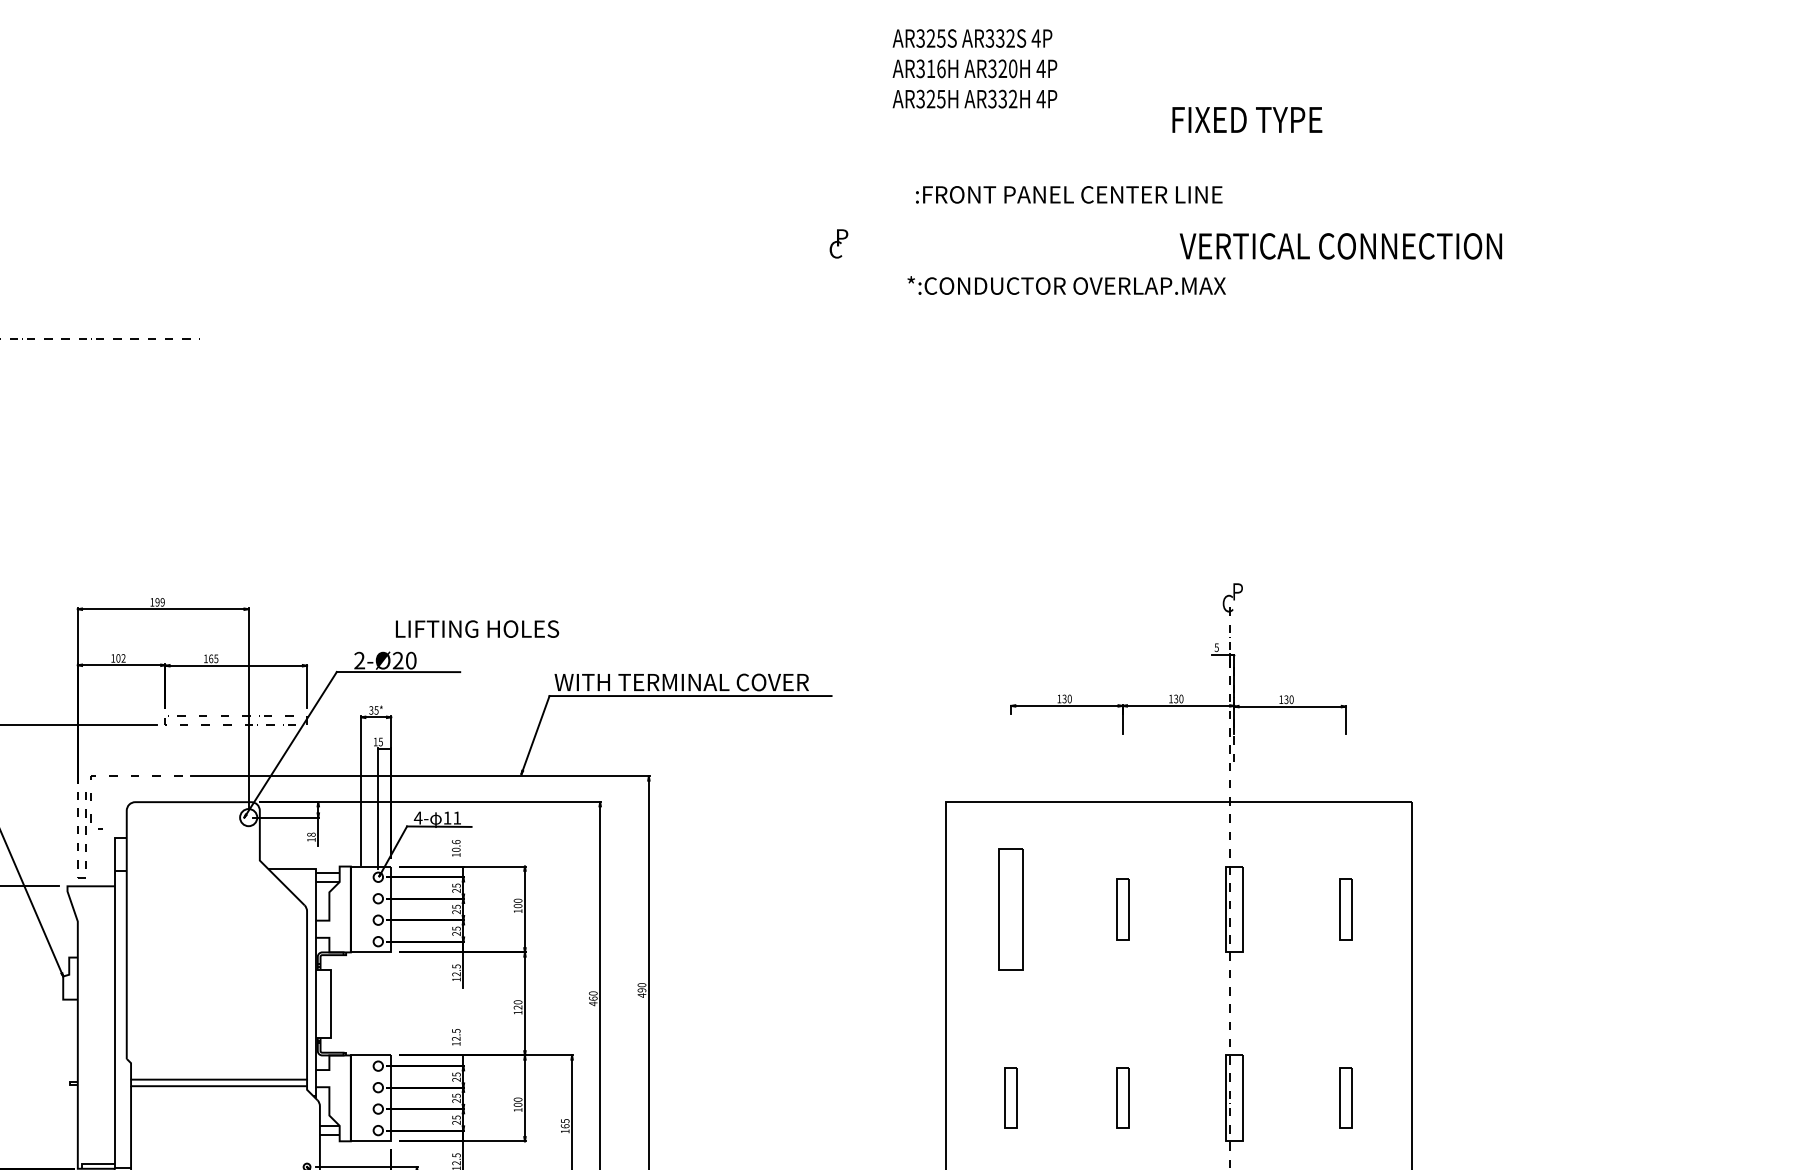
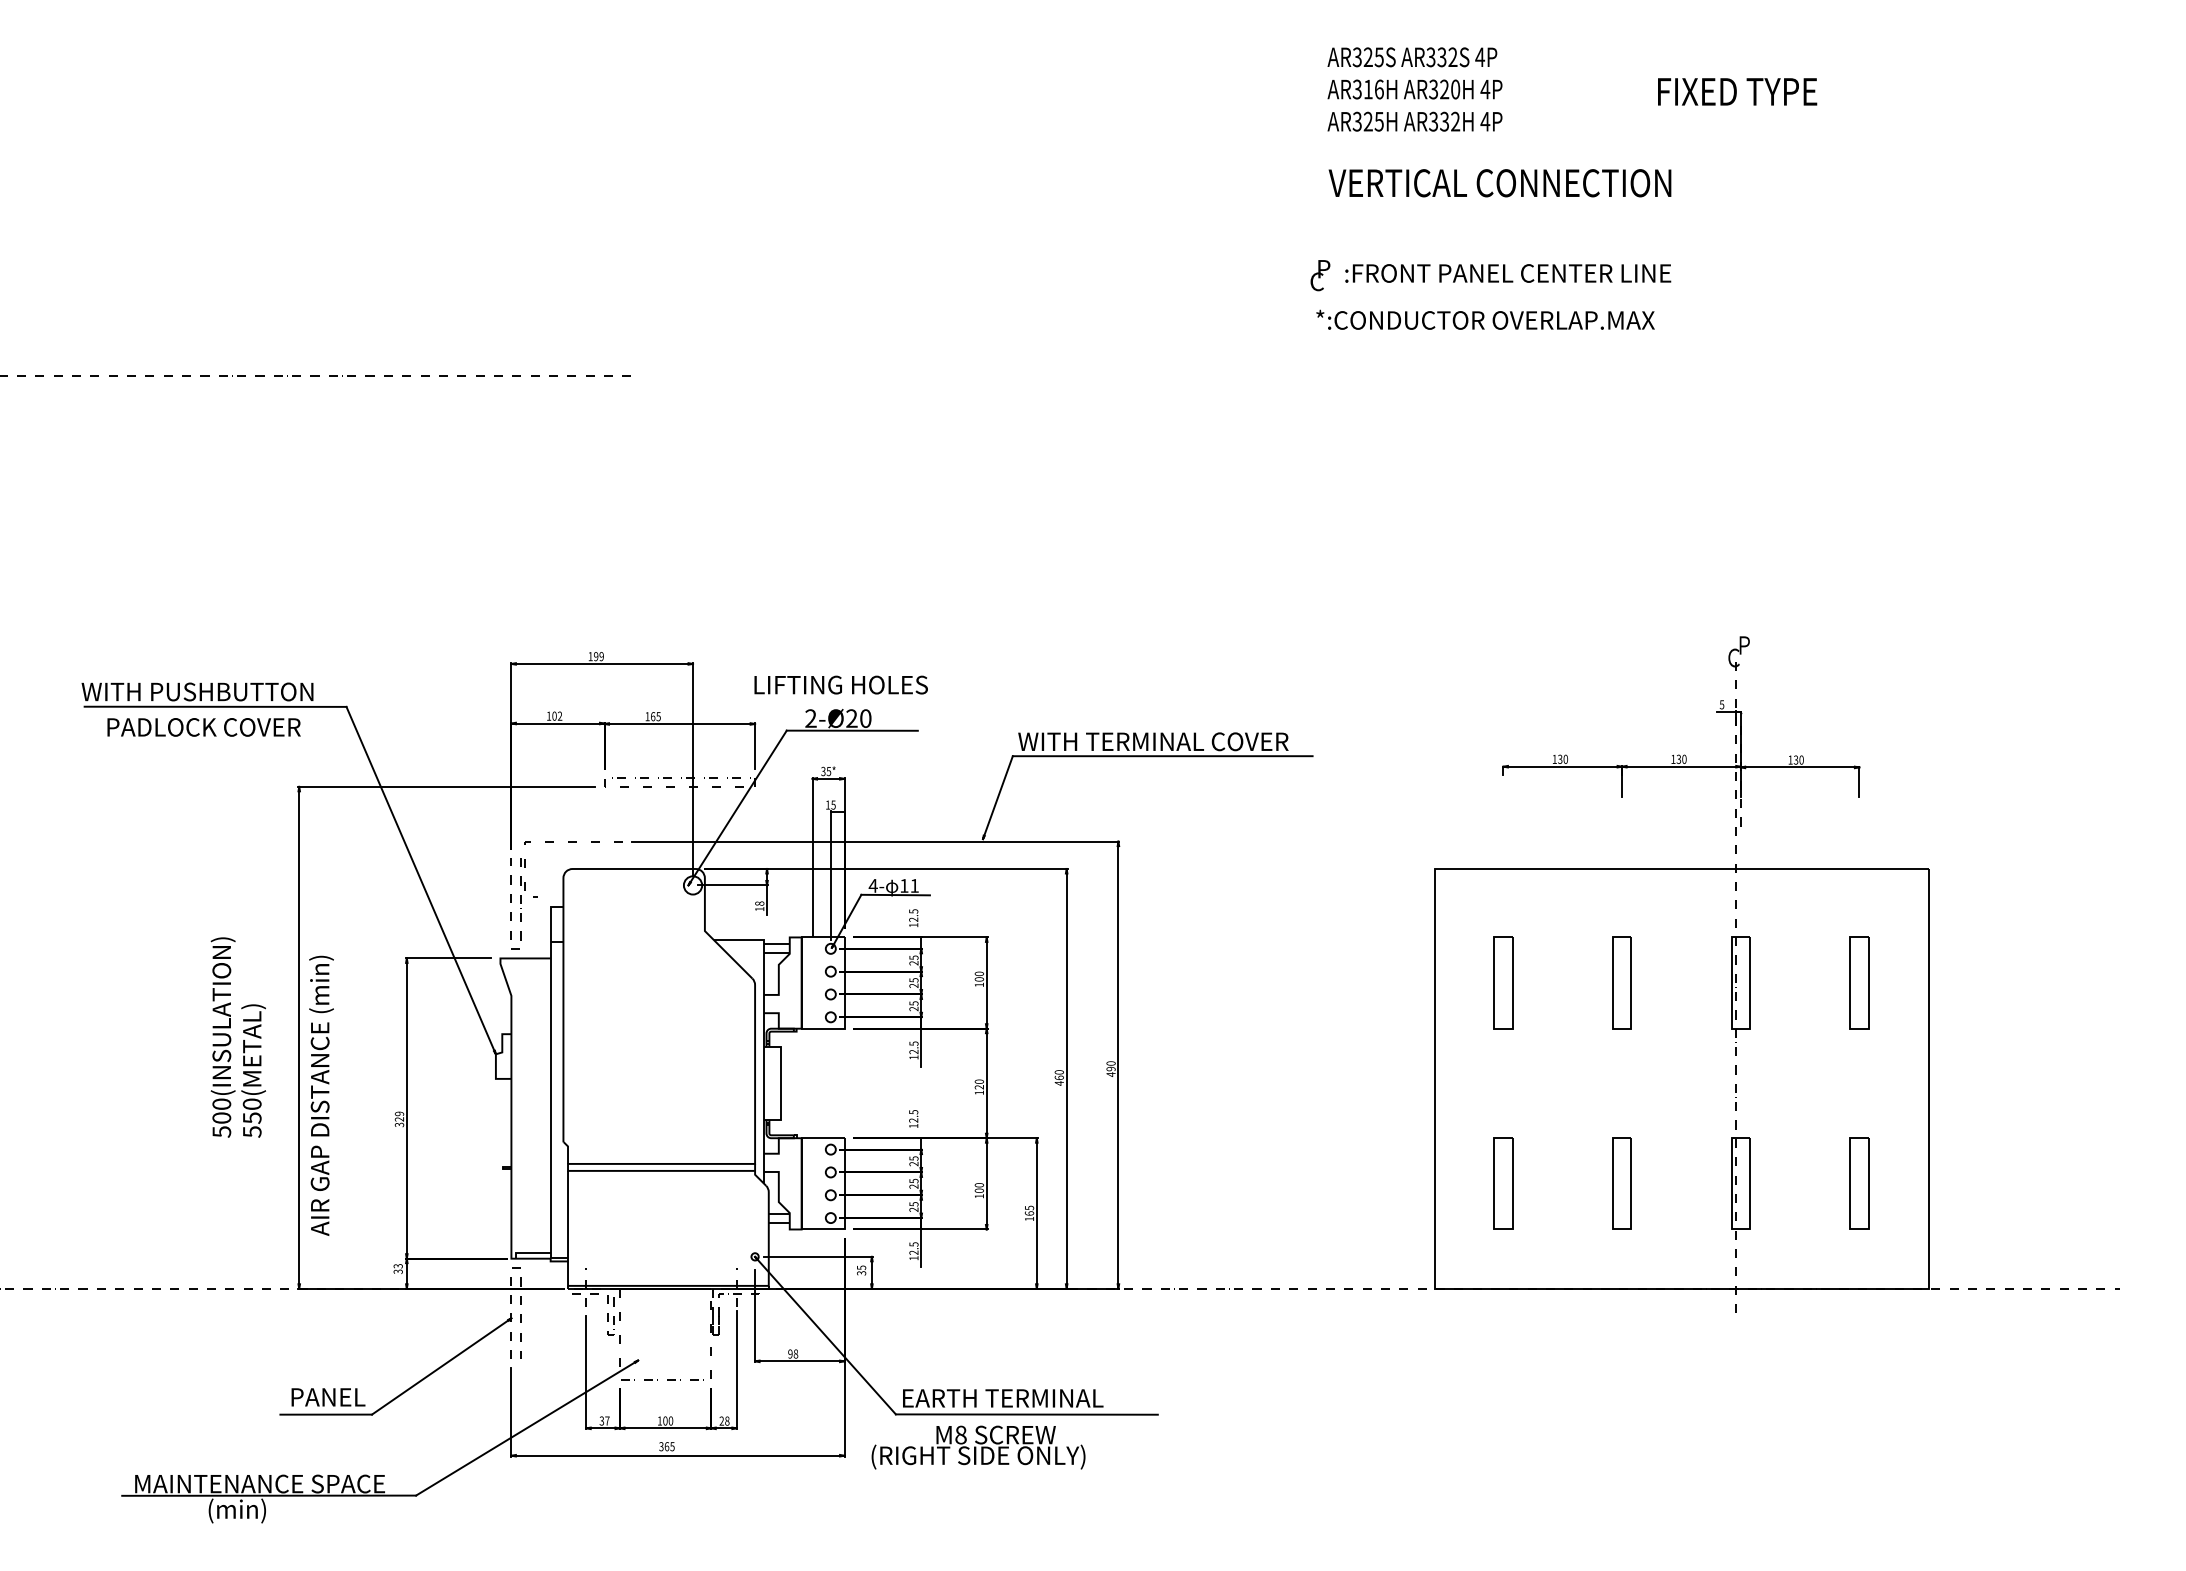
text: (974, 68) -> (1414, 89), moved
text: (1247, 119) -> (1737, 91), moved
text: (1069, 194) -> (1508, 273), moved
text: (1340, 246) -> (1499, 183), moved
text: (1066, 285) -> (1485, 319), moved
text: (476, 628) -> (840, 684), moved
text: (456, 845) -> (913, 915), 10.6 -> 12.5
part: (1011, 908) -> (1503, 982), size x0.71
part: (1122, 908) -> (1621, 982), size x1.43
part: (1346, 908) -> (1859, 982), size x1.43
part: (1011, 1098) -> (1503, 1183), size x1.43
part: (1122, 1098) -> (1621, 1183), size x1.43
part: (1346, 1098) -> (1859, 1183), size x1.43

